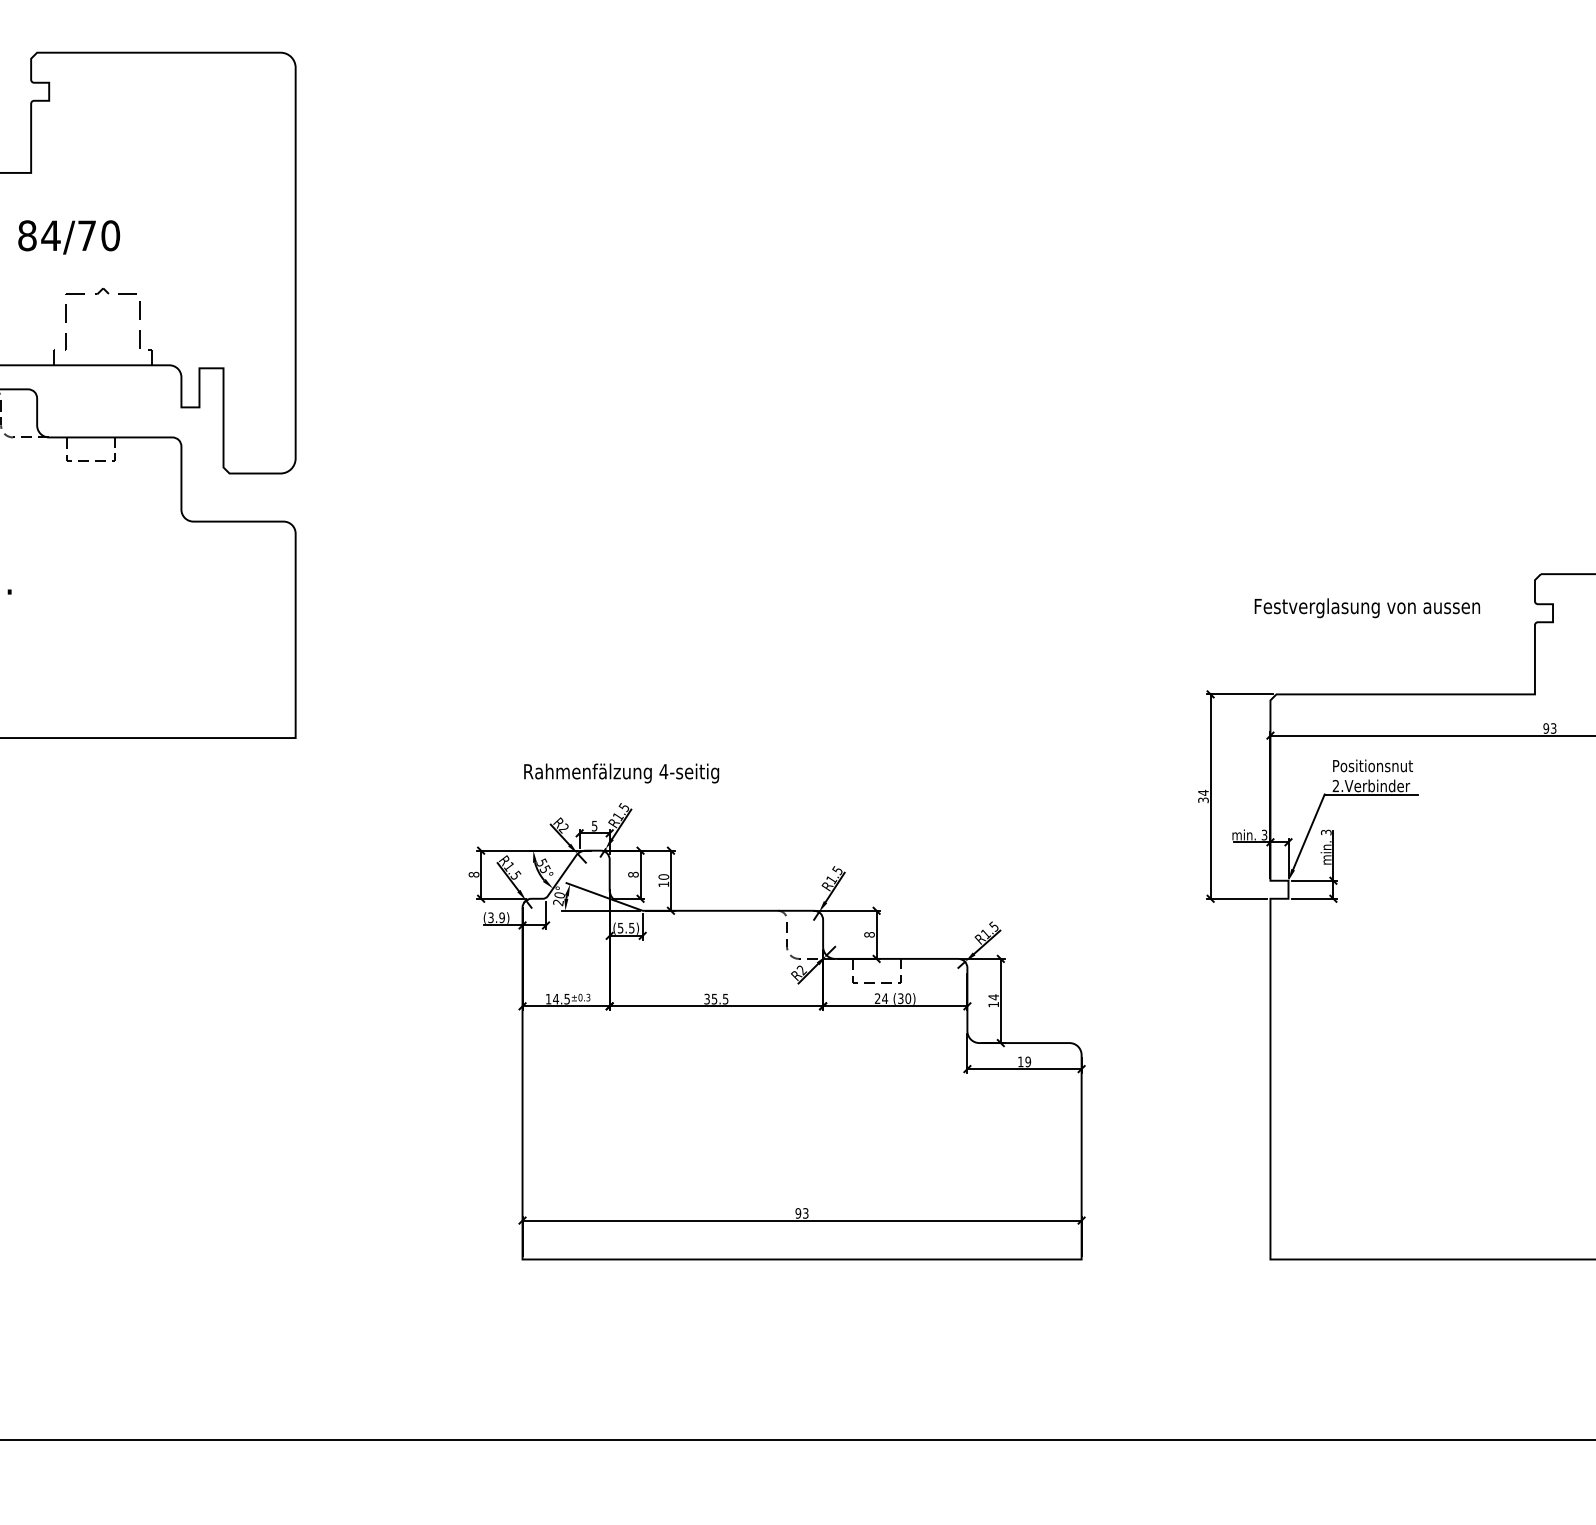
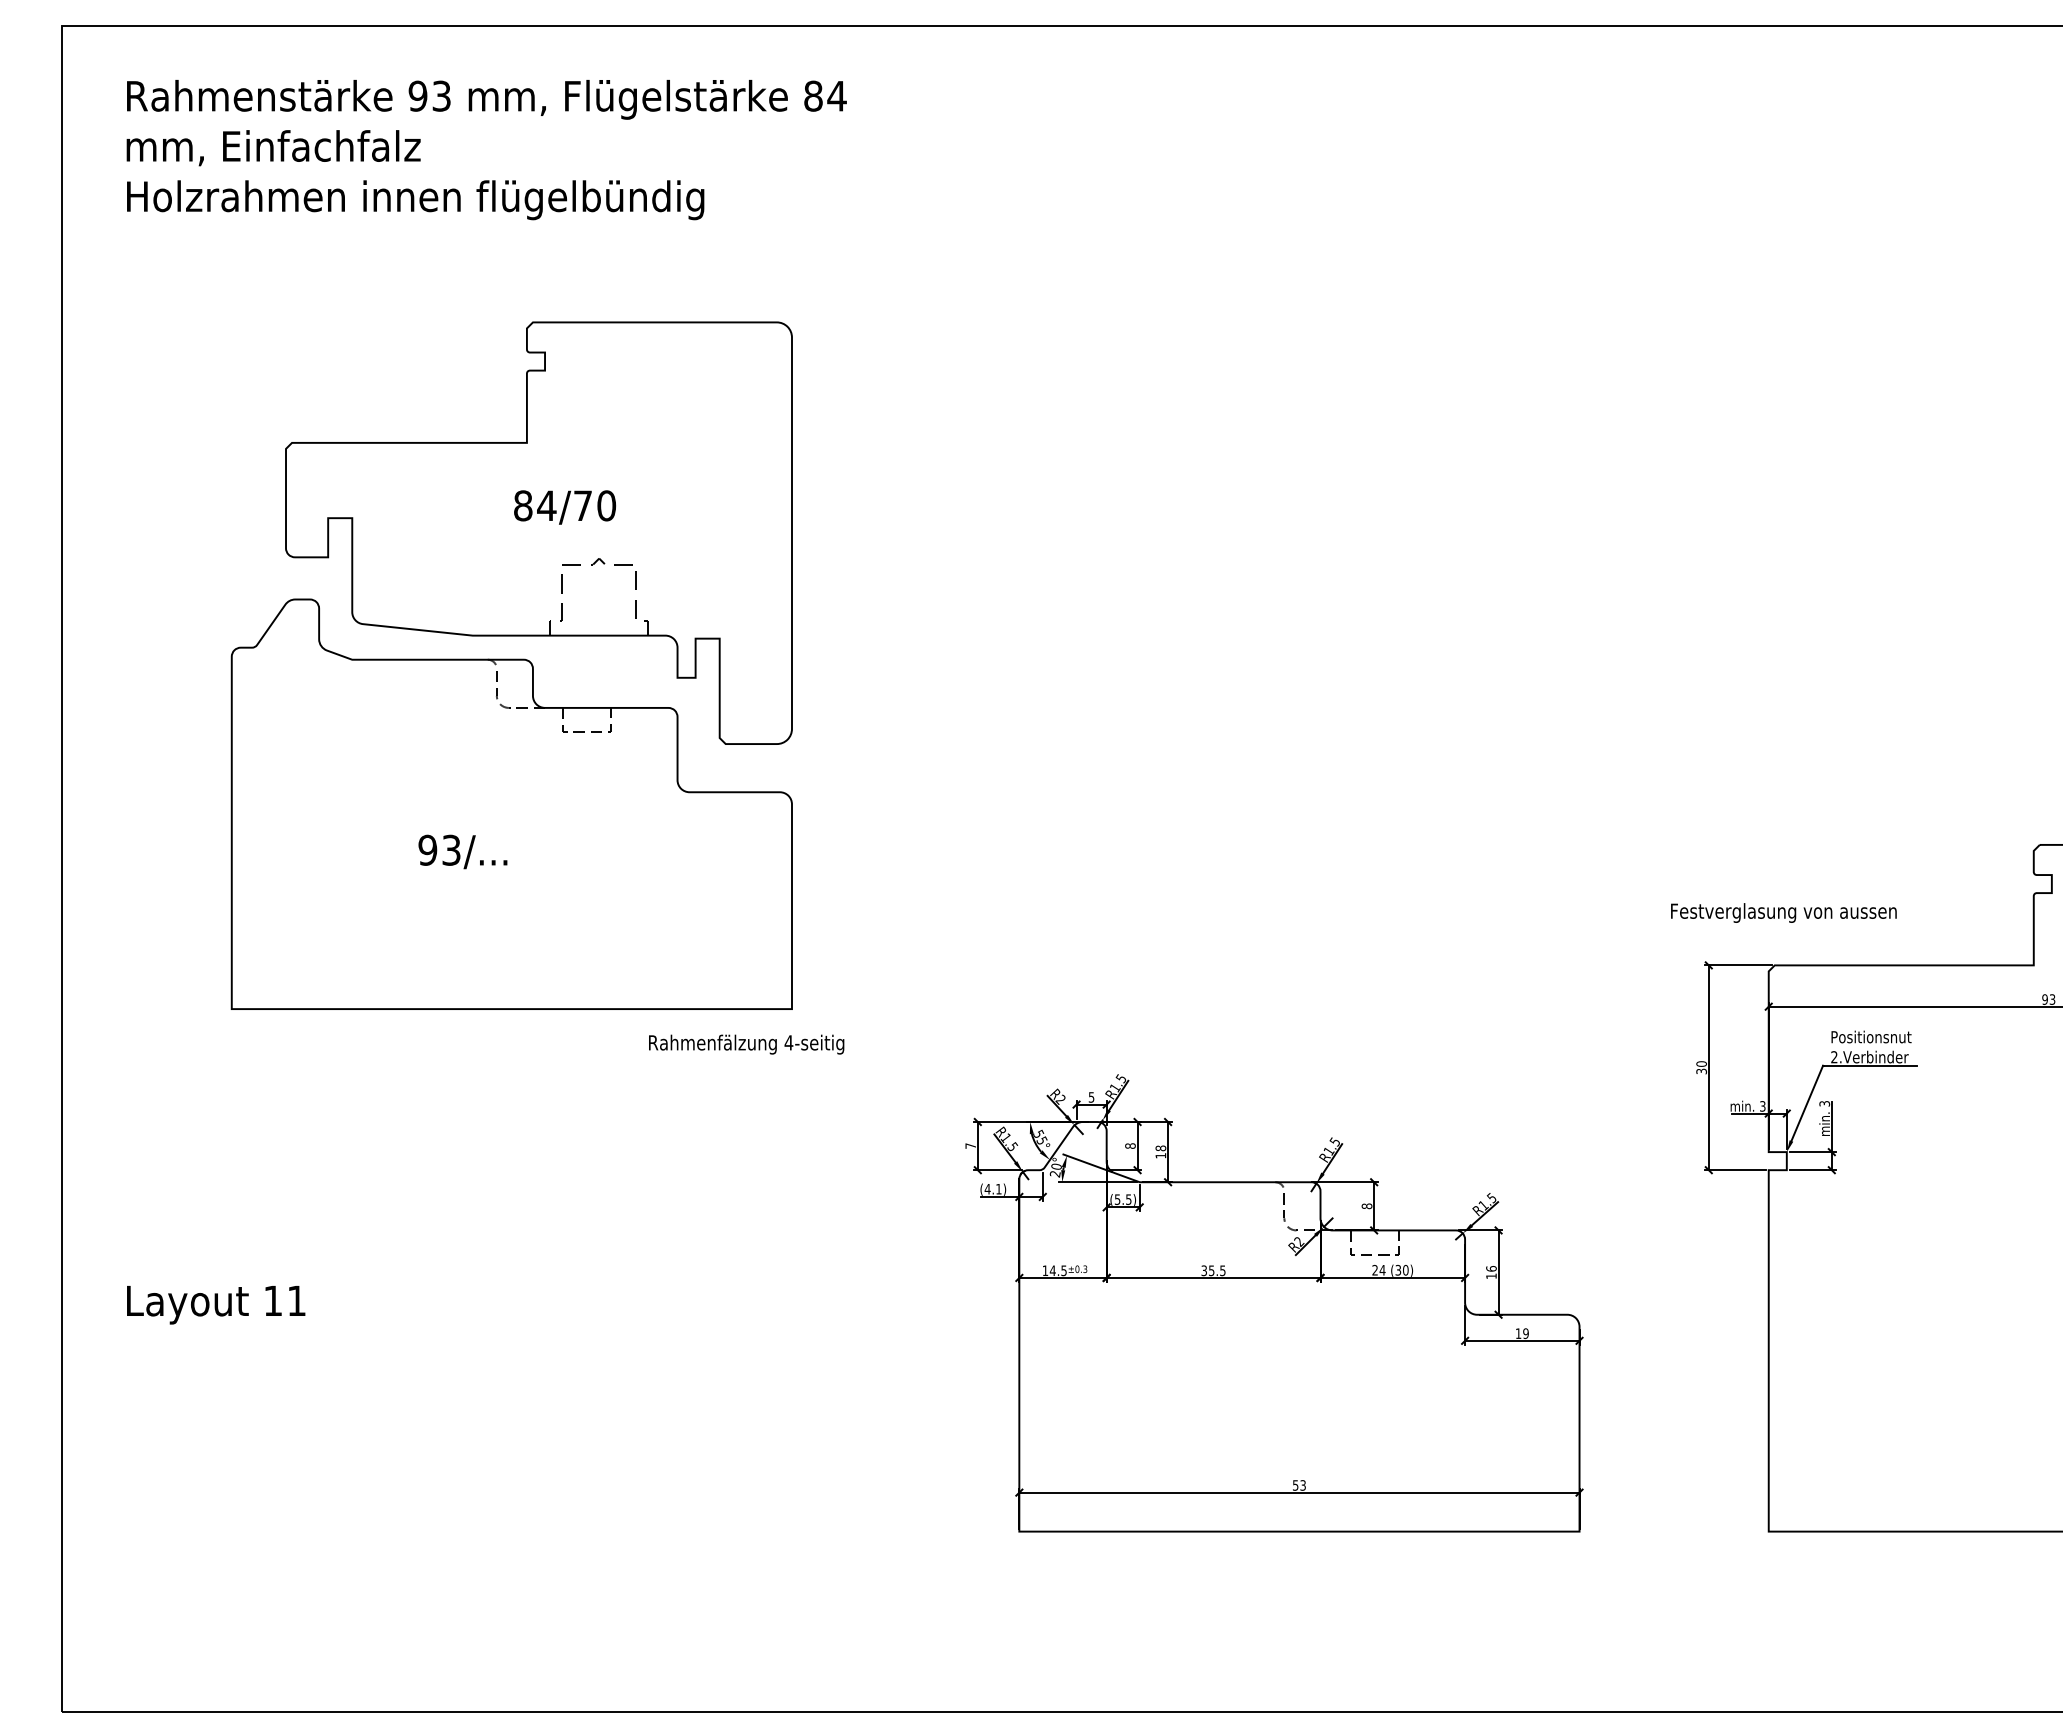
text: (1367, 607) -> (1783, 912), moved
text: (621, 773) -> (746, 1044), moved
text: (1203, 793) -> (1701, 1064), 34 -> 30
text: (473, 874) -> (970, 1145), 8 -> 7
text: (663, 877) -> (1160, 1148), 10 -> 18
text: (495, 917) -> (992, 1188), (3.9) -> (4.1)
text: (993, 996) -> (1491, 1268), 14 -> 16
text: (798, 1213) -> (1295, 1485), 93 -> 53

